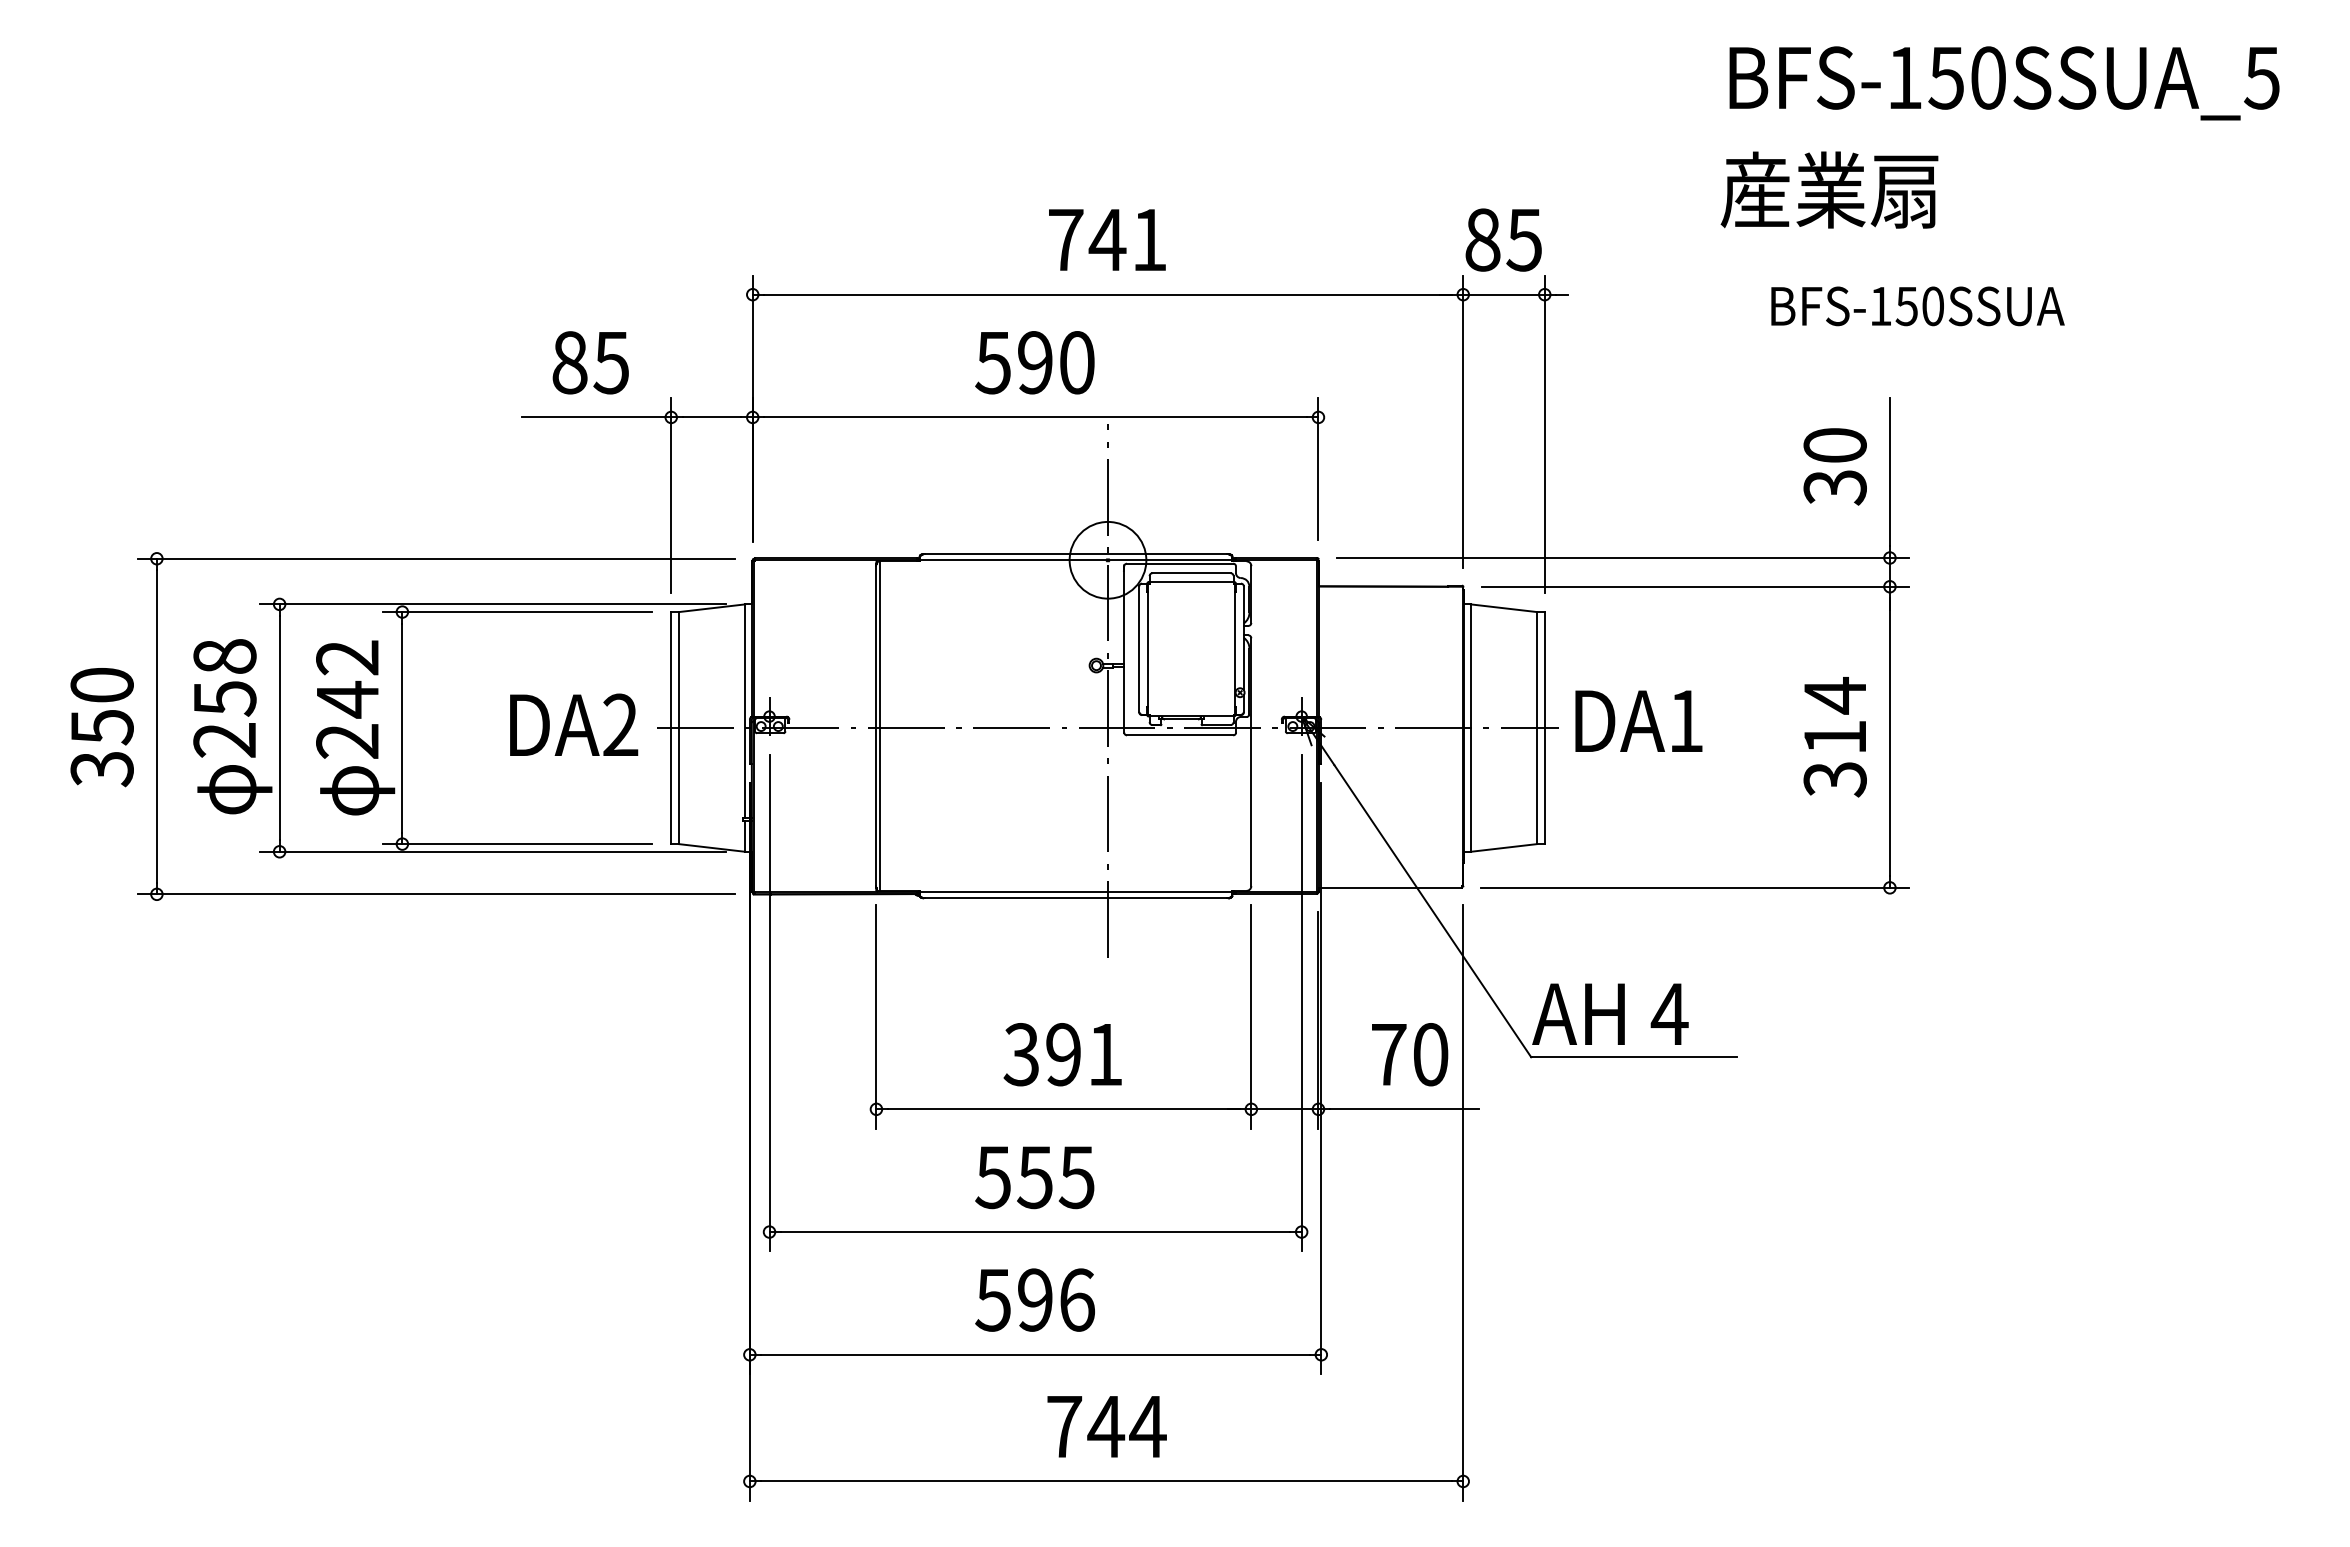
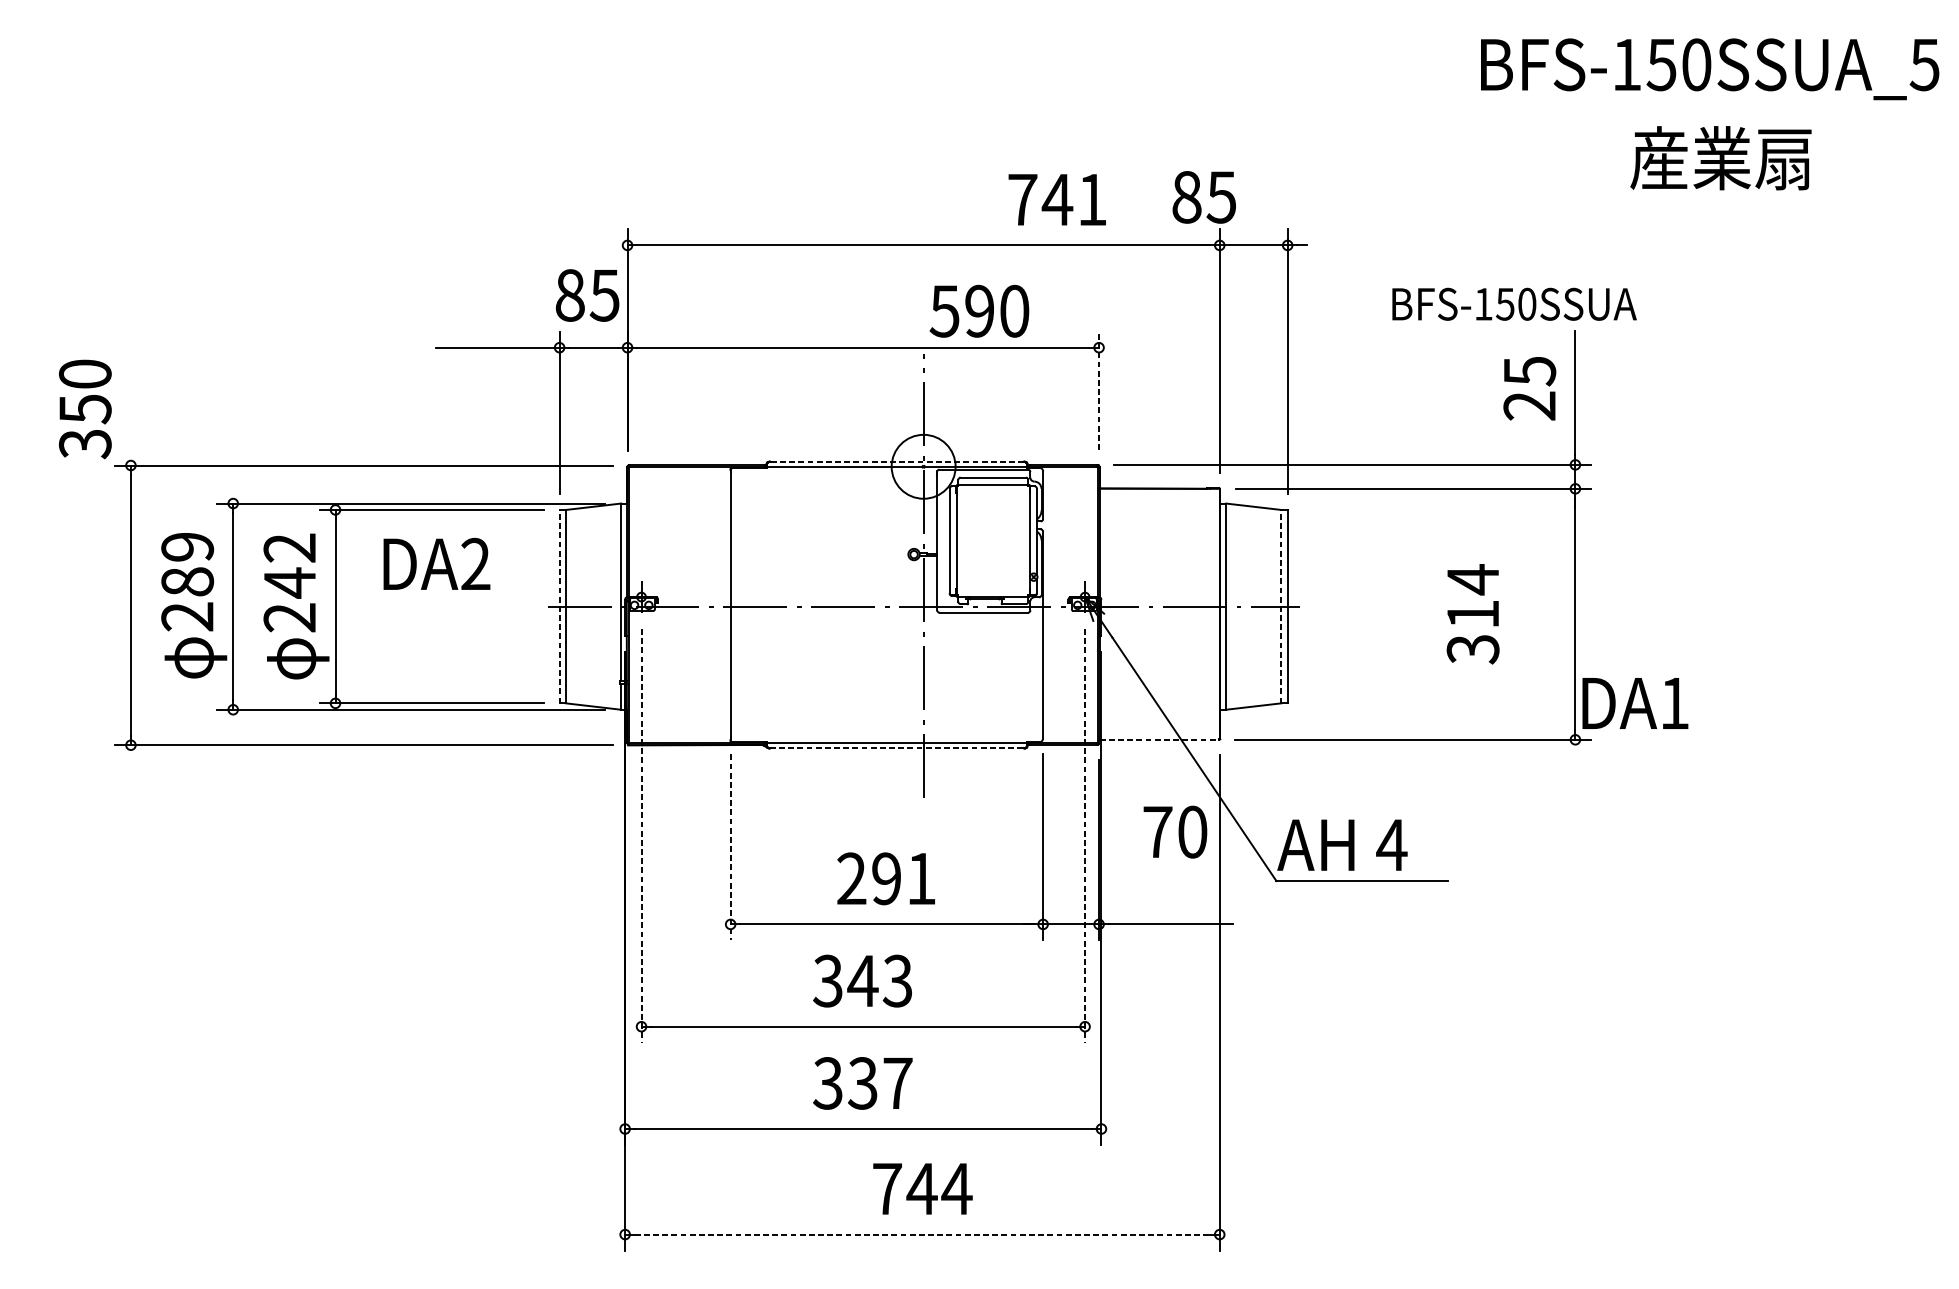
text: (2004, 83) -> (1710, 69), moved
text: (1829, 189) -> (1720, 157), moved
text: (1107, 239) -> (1057, 199), moved
text: (1503, 239) -> (1204, 196), moved
text: (1917, 306) -> (1514, 304), moved
text: (590, 362) -> (587, 295), moved
text: (1034, 362) -> (979, 311), moved
text: (1834, 466) -> (1529, 388), 30 -> 25
line: (1318, 469) -> (1099, 391), solid -> dashed
line: (1076, 554) -> (897, 461), solid -> dashed
text: (224, 677) -> (187, 564), 258 -> 289
text: (1638, 720) -> (1635, 702), moved
text: (574, 724) -> (437, 563), moved
line: (879, 725) -> (733, 604), removed
text: (101, 727) -> (84, 409), moved
line: (671, 727) -> (559, 606), solid -> dashed
line: (1537, 727) -> (1281, 606), solid -> dashed
text: (1834, 737) -> (1472, 614), moved
line: (1391, 887) -> (1159, 739), solid -> dashed
line: (1075, 898) -> (896, 748), solid -> dashed
line: (769, 1003) -> (641, 836), solid -> dashed
line: (1301, 1003) -> (1084, 836), solid -> dashed
line: (876, 1016) -> (730, 847), solid -> dashed
text: (1021, 1054) -> (851, 878), 391 -> 291
text: (1410, 1054) -> (1175, 832), moved
text: (1034, 1177) -> (862, 981), 555 -> 343
text: (1034, 1299) -> (862, 1082), 596 -> 337
line: (1107, 1481) -> (923, 1234), solid -> dashed

